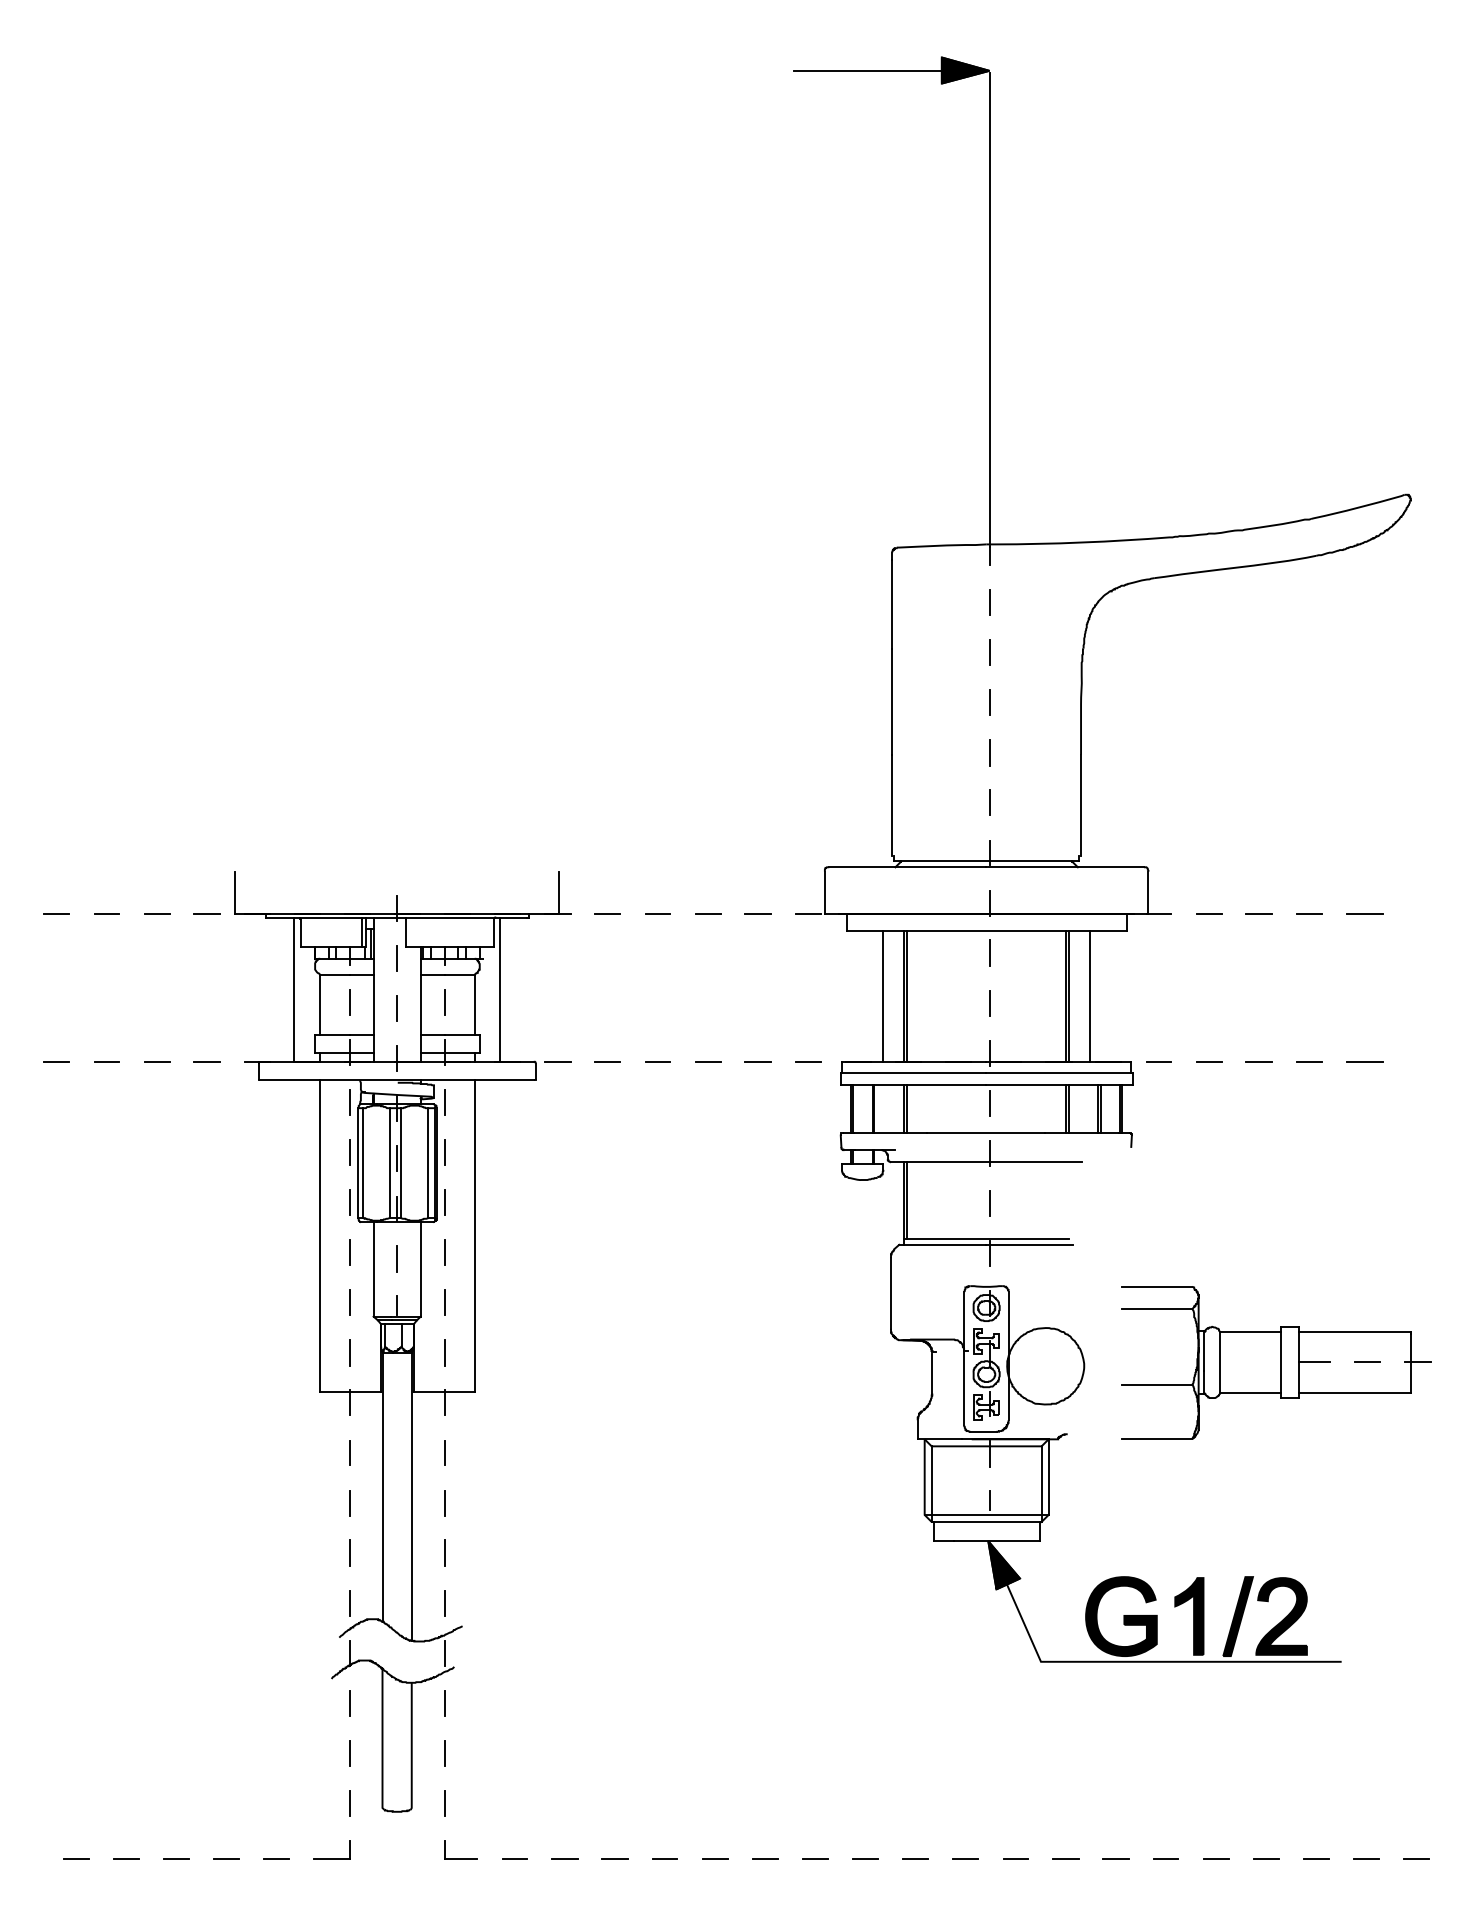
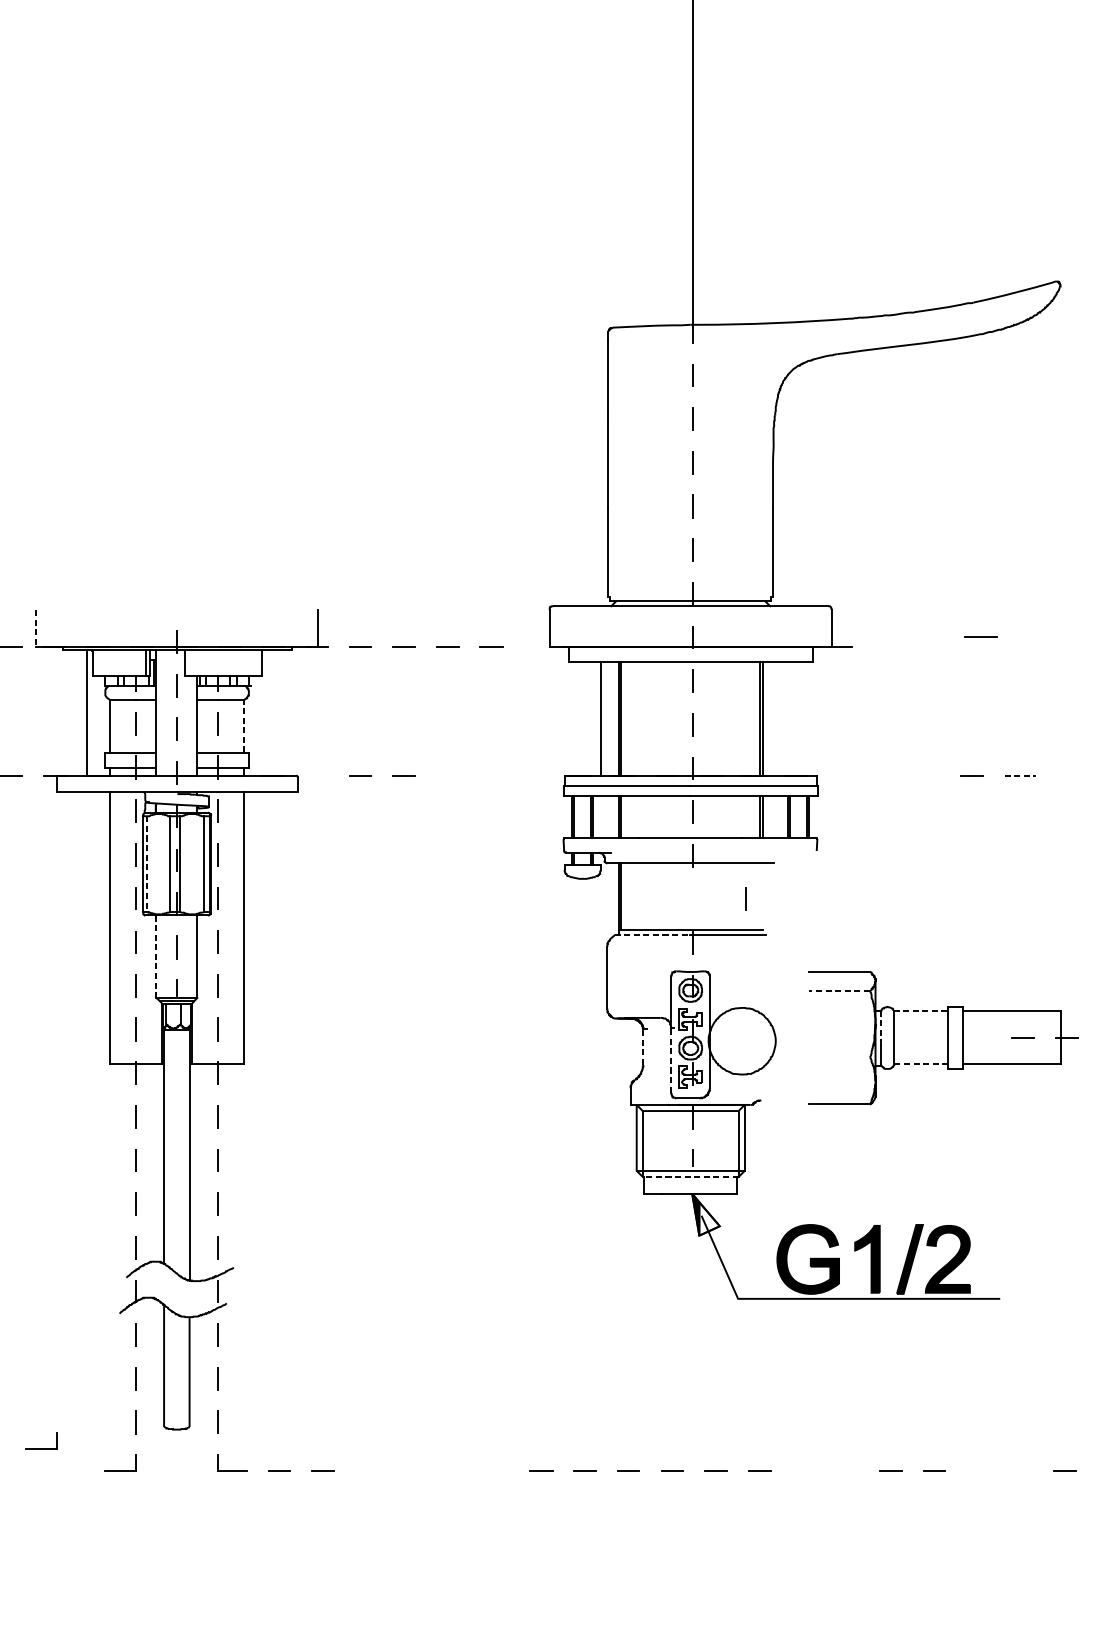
line: (235, 893) -> (35, 629), solid -> dashed
line: (1209, 913) -> (884, 646), removed
line: (1309, 913) -> (972, 646), removed
line: (1364, 913) -> (980, 636), moved
line: (808, 914) -> (535, 647), removed
line: (1258, 914) -> (927, 647), removed
line: (500, 989) -> (266, 712), removed
line: (1089, 996) -> (780, 718), removed
line: (474, 1004) -> (244, 725), solid -> dashed
line: (557, 1061) -> (316, 775), removed
line: (707, 1061) -> (447, 775), removed
line: (757, 1061) -> (490, 775), removed
line: (808, 1061) -> (535, 775), removed
line: (1158, 1061) -> (840, 775), removed
line: (1208, 1061) -> (884, 775), removed
line: (1258, 1061) -> (927, 775), removed
line: (1365, 1061) -> (1020, 775), solid -> dashed
line: (363, 1163) -> (147, 864), solid -> dashed
line: (989, 1203) -> (745, 899), moved
line: (942, 1244) -> (652, 935), solid -> dashed
line: (373, 1269) -> (156, 956), solid -> dashed
line: (1157, 1309) -> (839, 991), solid -> dashed
line: (1250, 1331) -> (920, 1010), solid -> dashed
line: (1204, 1351) -> (880, 1028), solid -> dashed
line: (1314, 1362) -> (976, 1037), removed
line: (932, 1374) -> (643, 1048), solid -> dashed
line: (1157, 1384) -> (839, 1057), removed
line: (964, 1387) -> (671, 1059), solid -> dashed
line: (1250, 1392) -> (920, 1064), solid -> dashed
line: (986, 1521) -> (690, 1176), solid -> dashed
fill: (1008, 1570) -> (709, 1219), removed
part: (241, 1833) -> (41, 1448), added
line: (226, 1858) -> (28, 1470), removed
line: (276, 1859) -> (71, 1471), removed
line: (614, 1859) -> (366, 1471), removed
line: (664, 1859) -> (409, 1471), removed
line: (714, 1859) -> (453, 1471), removed
line: (765, 1859) -> (497, 1471), removed
line: (1115, 1859) -> (803, 1471), removed
line: (1165, 1859) -> (846, 1471), removed
line: (1315, 1859) -> (977, 1471), removed
line: (1366, 1859) -> (1021, 1471), removed

